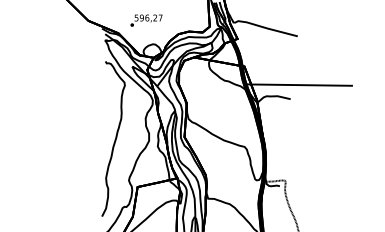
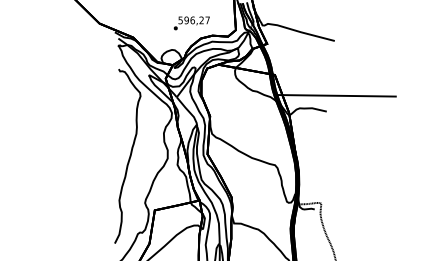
text: (146, 20) -> (191, 23), moved

